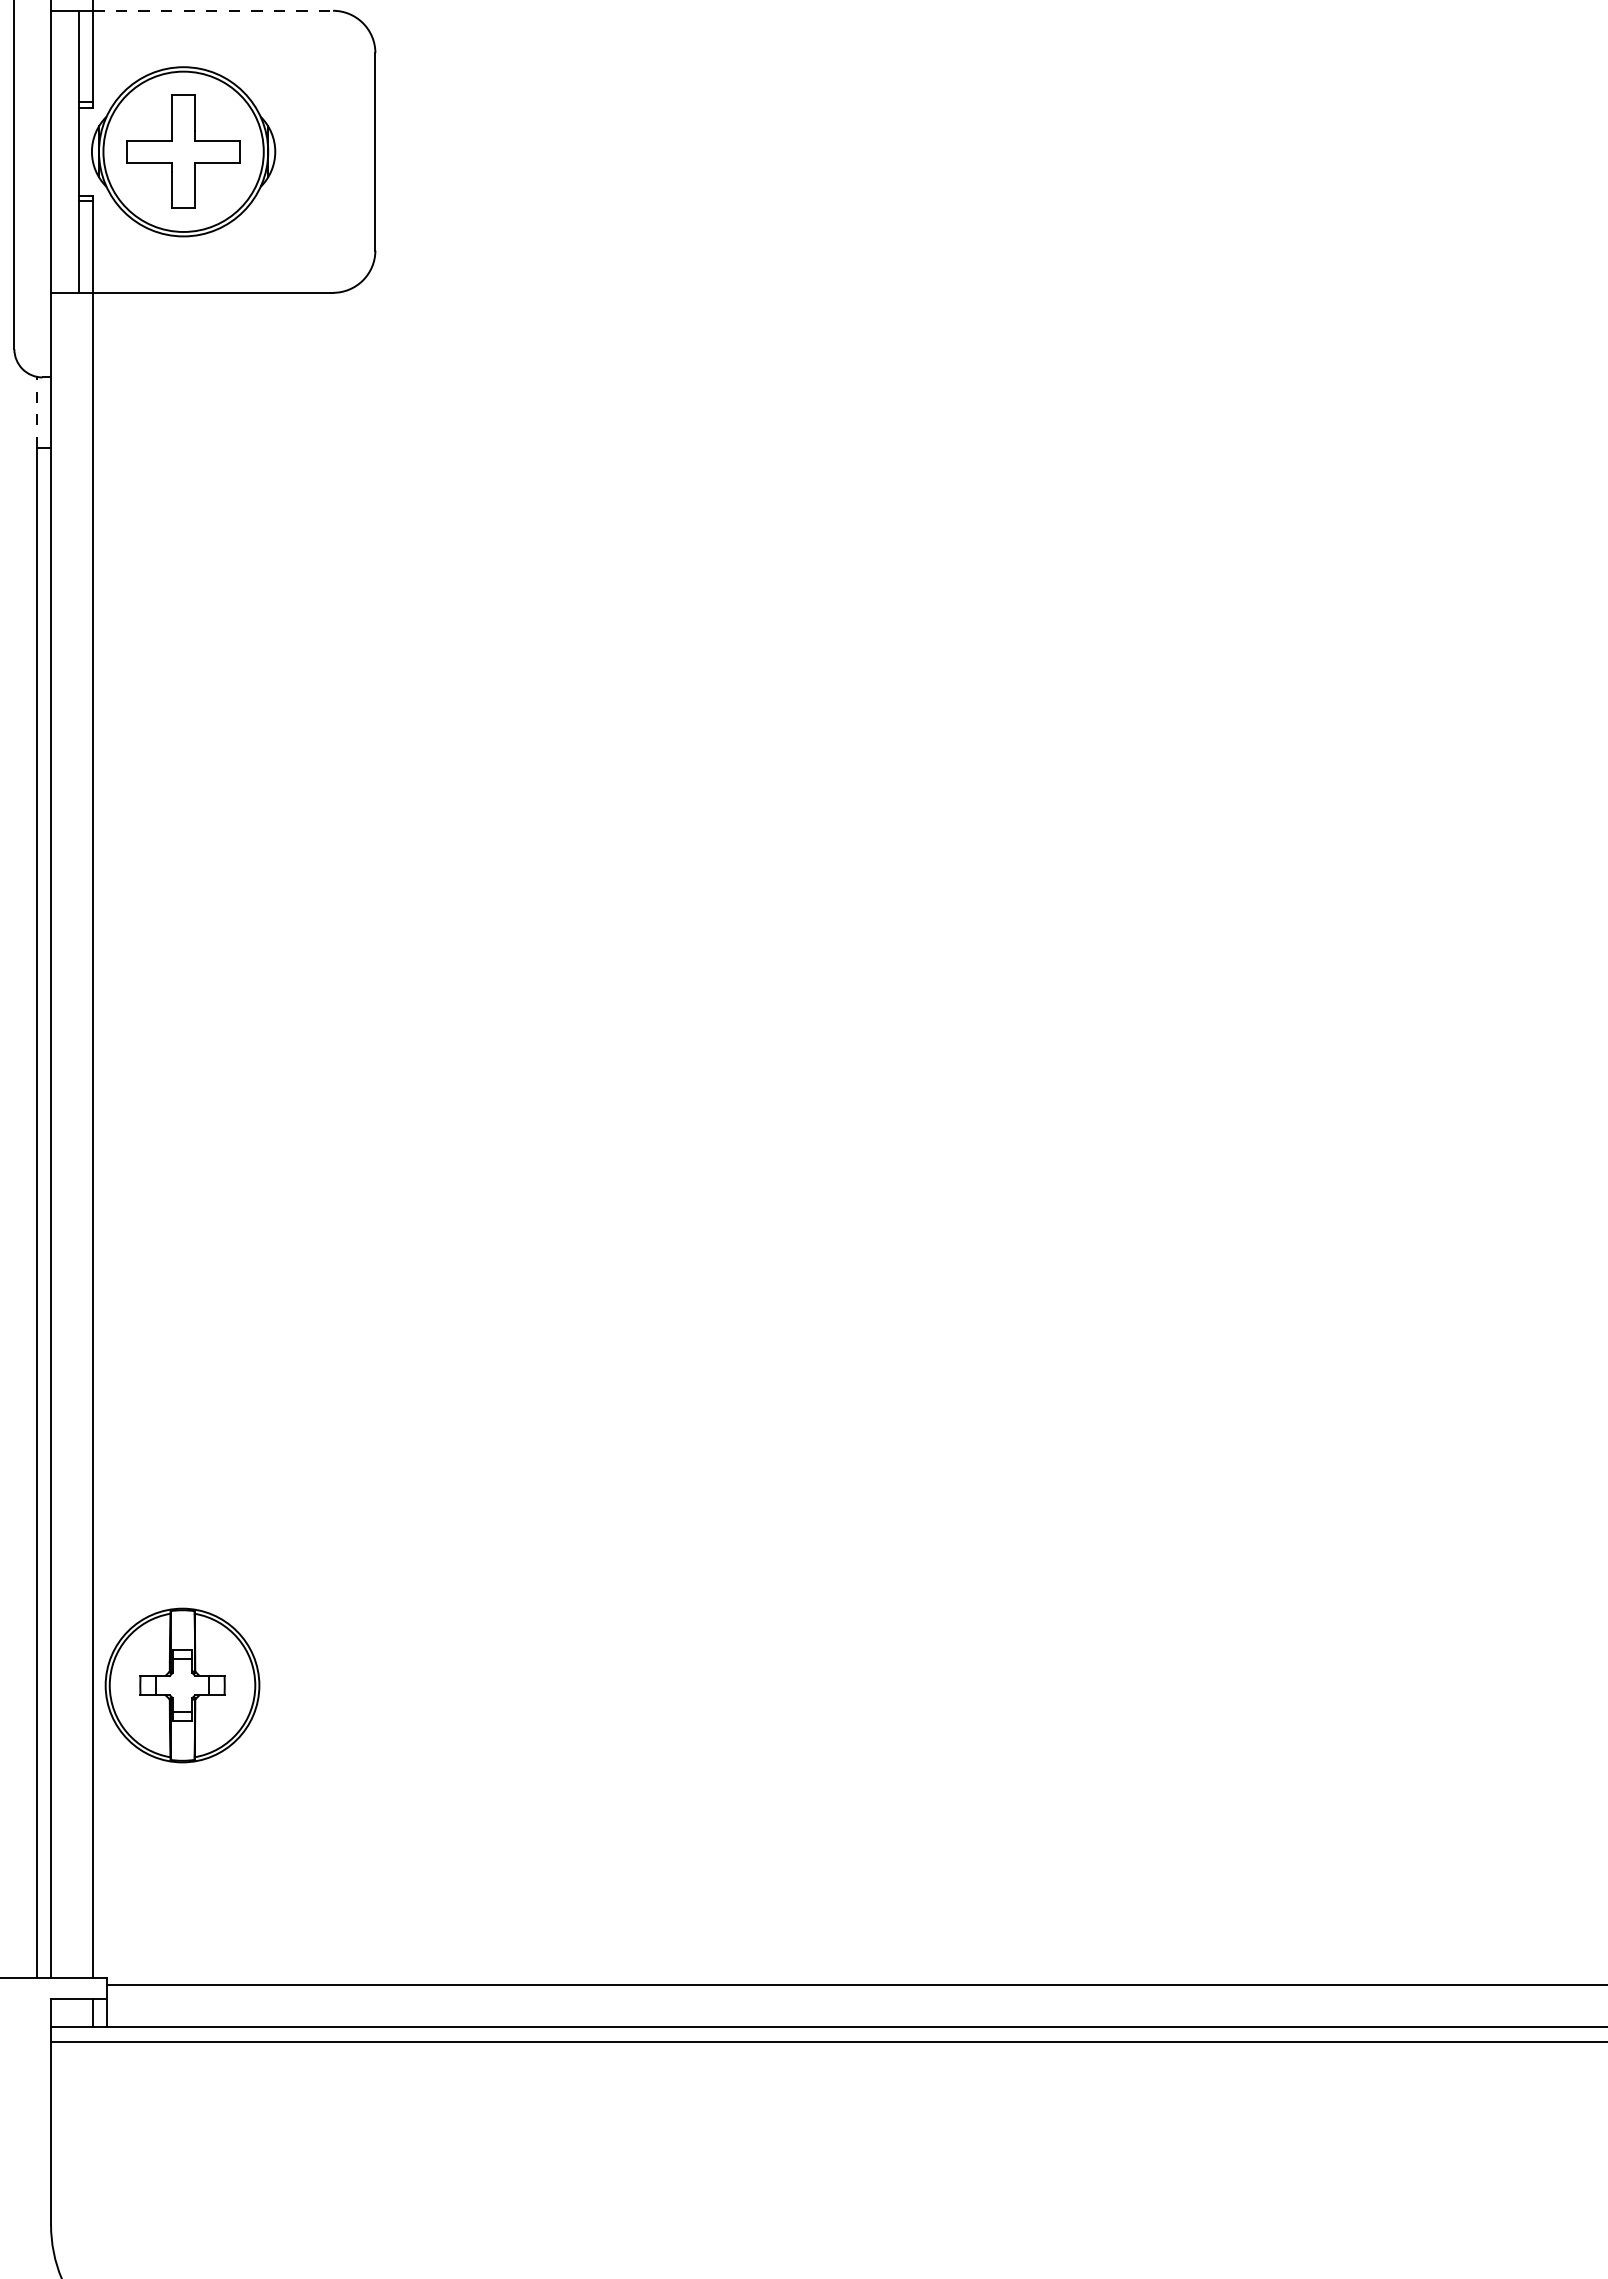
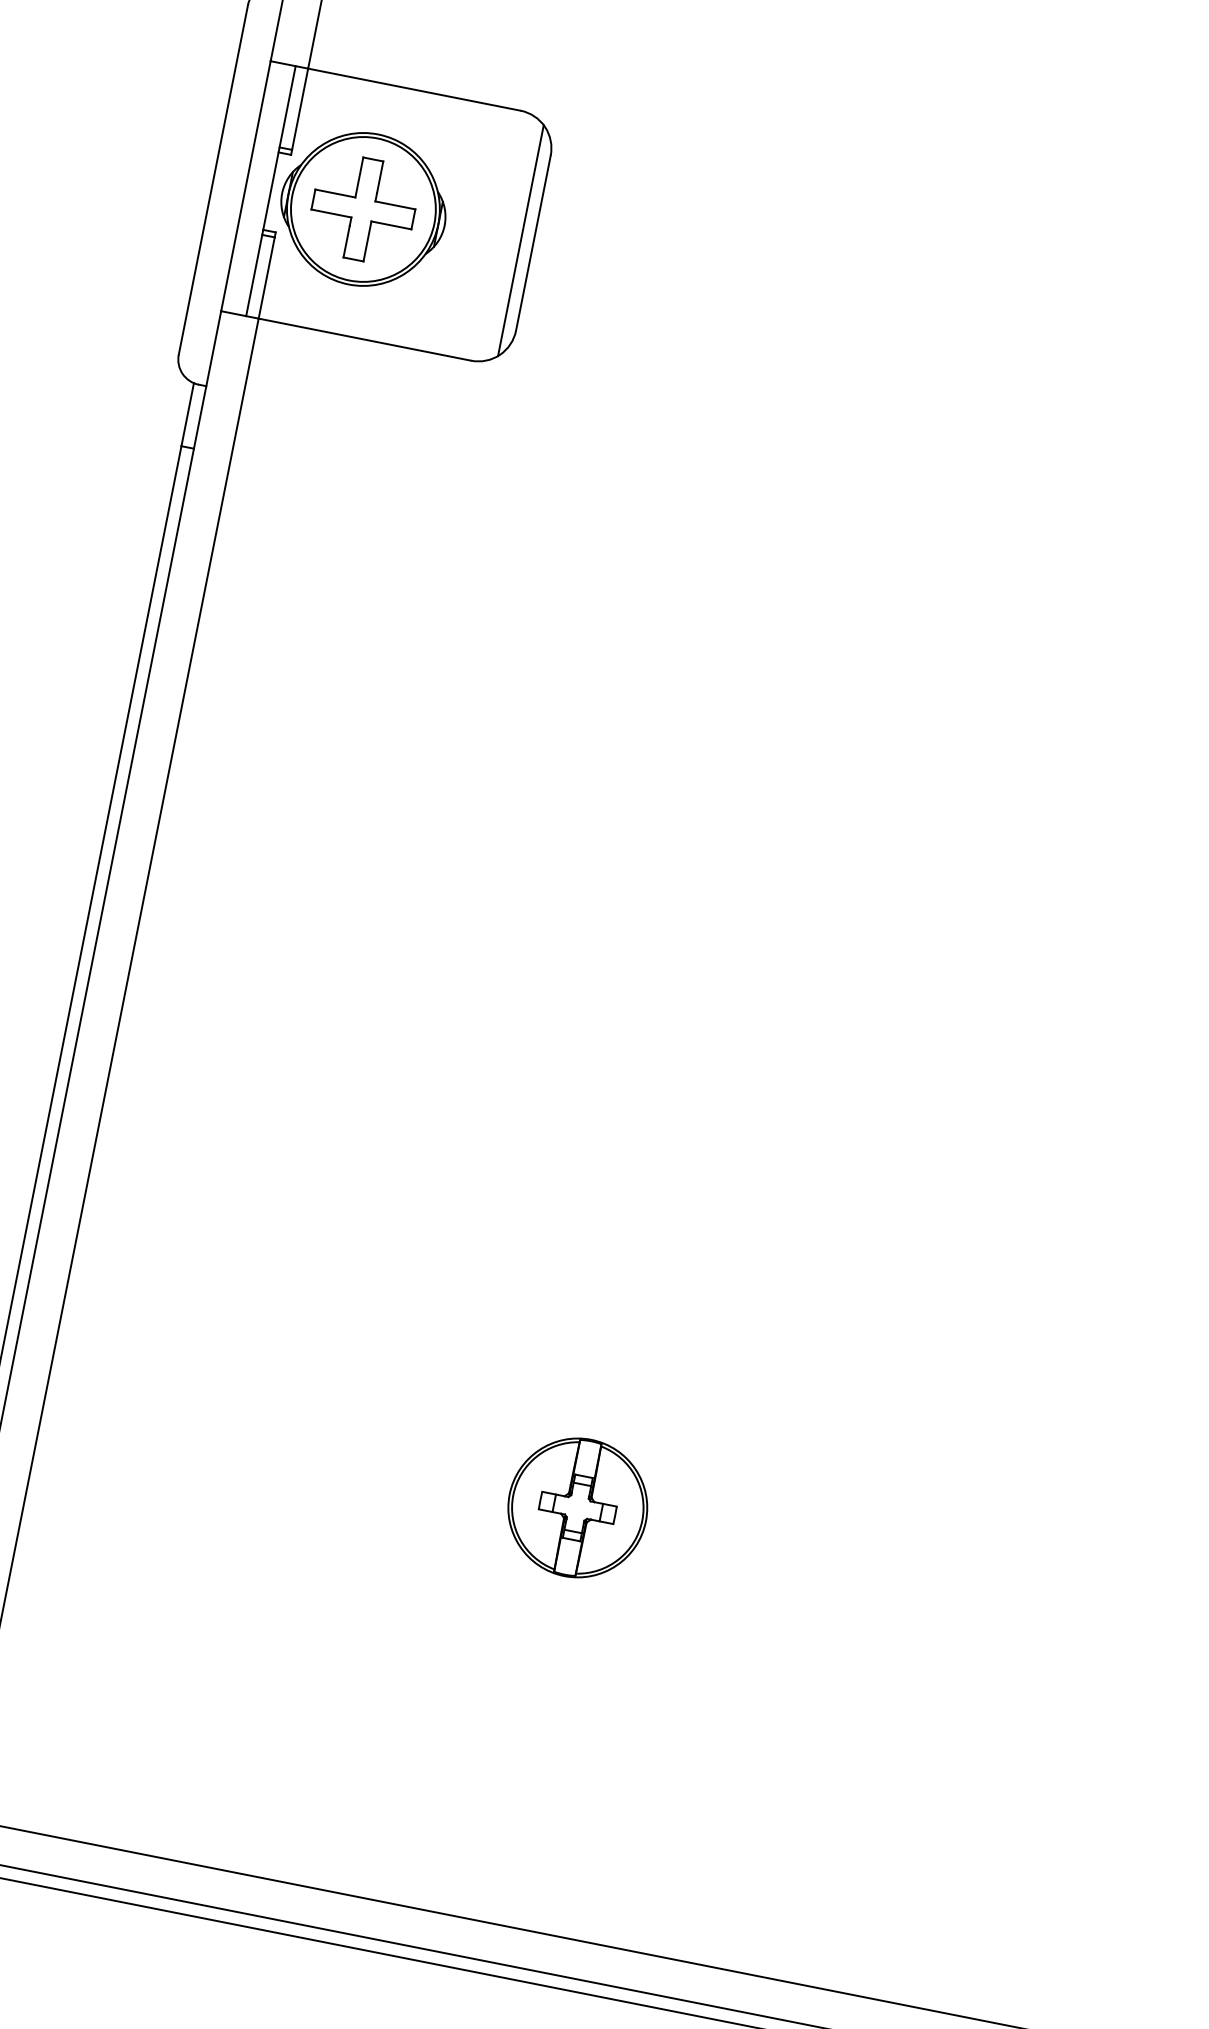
line: (213, 10) -> (414, 89), dashed -> solid
line: (361, 151) -> (521, 240), added
line: (36, 412) -> (187, 414), dashed -> solid
part: (182, 1685) -> (577, 1507), moved

